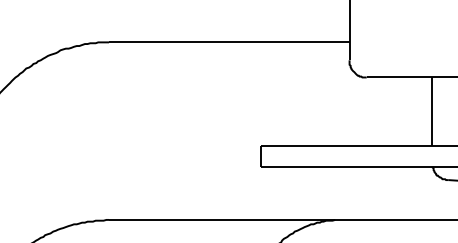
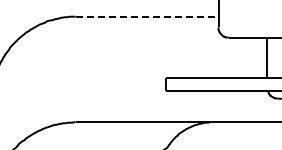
line: (230, 42) -> (147, 16), solid -> dashed

